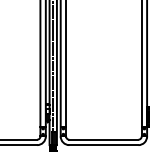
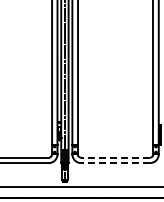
line: (103, 139) -> (115, 157), solid -> dashed
line: (103, 145) -> (115, 163), solid -> dashed

